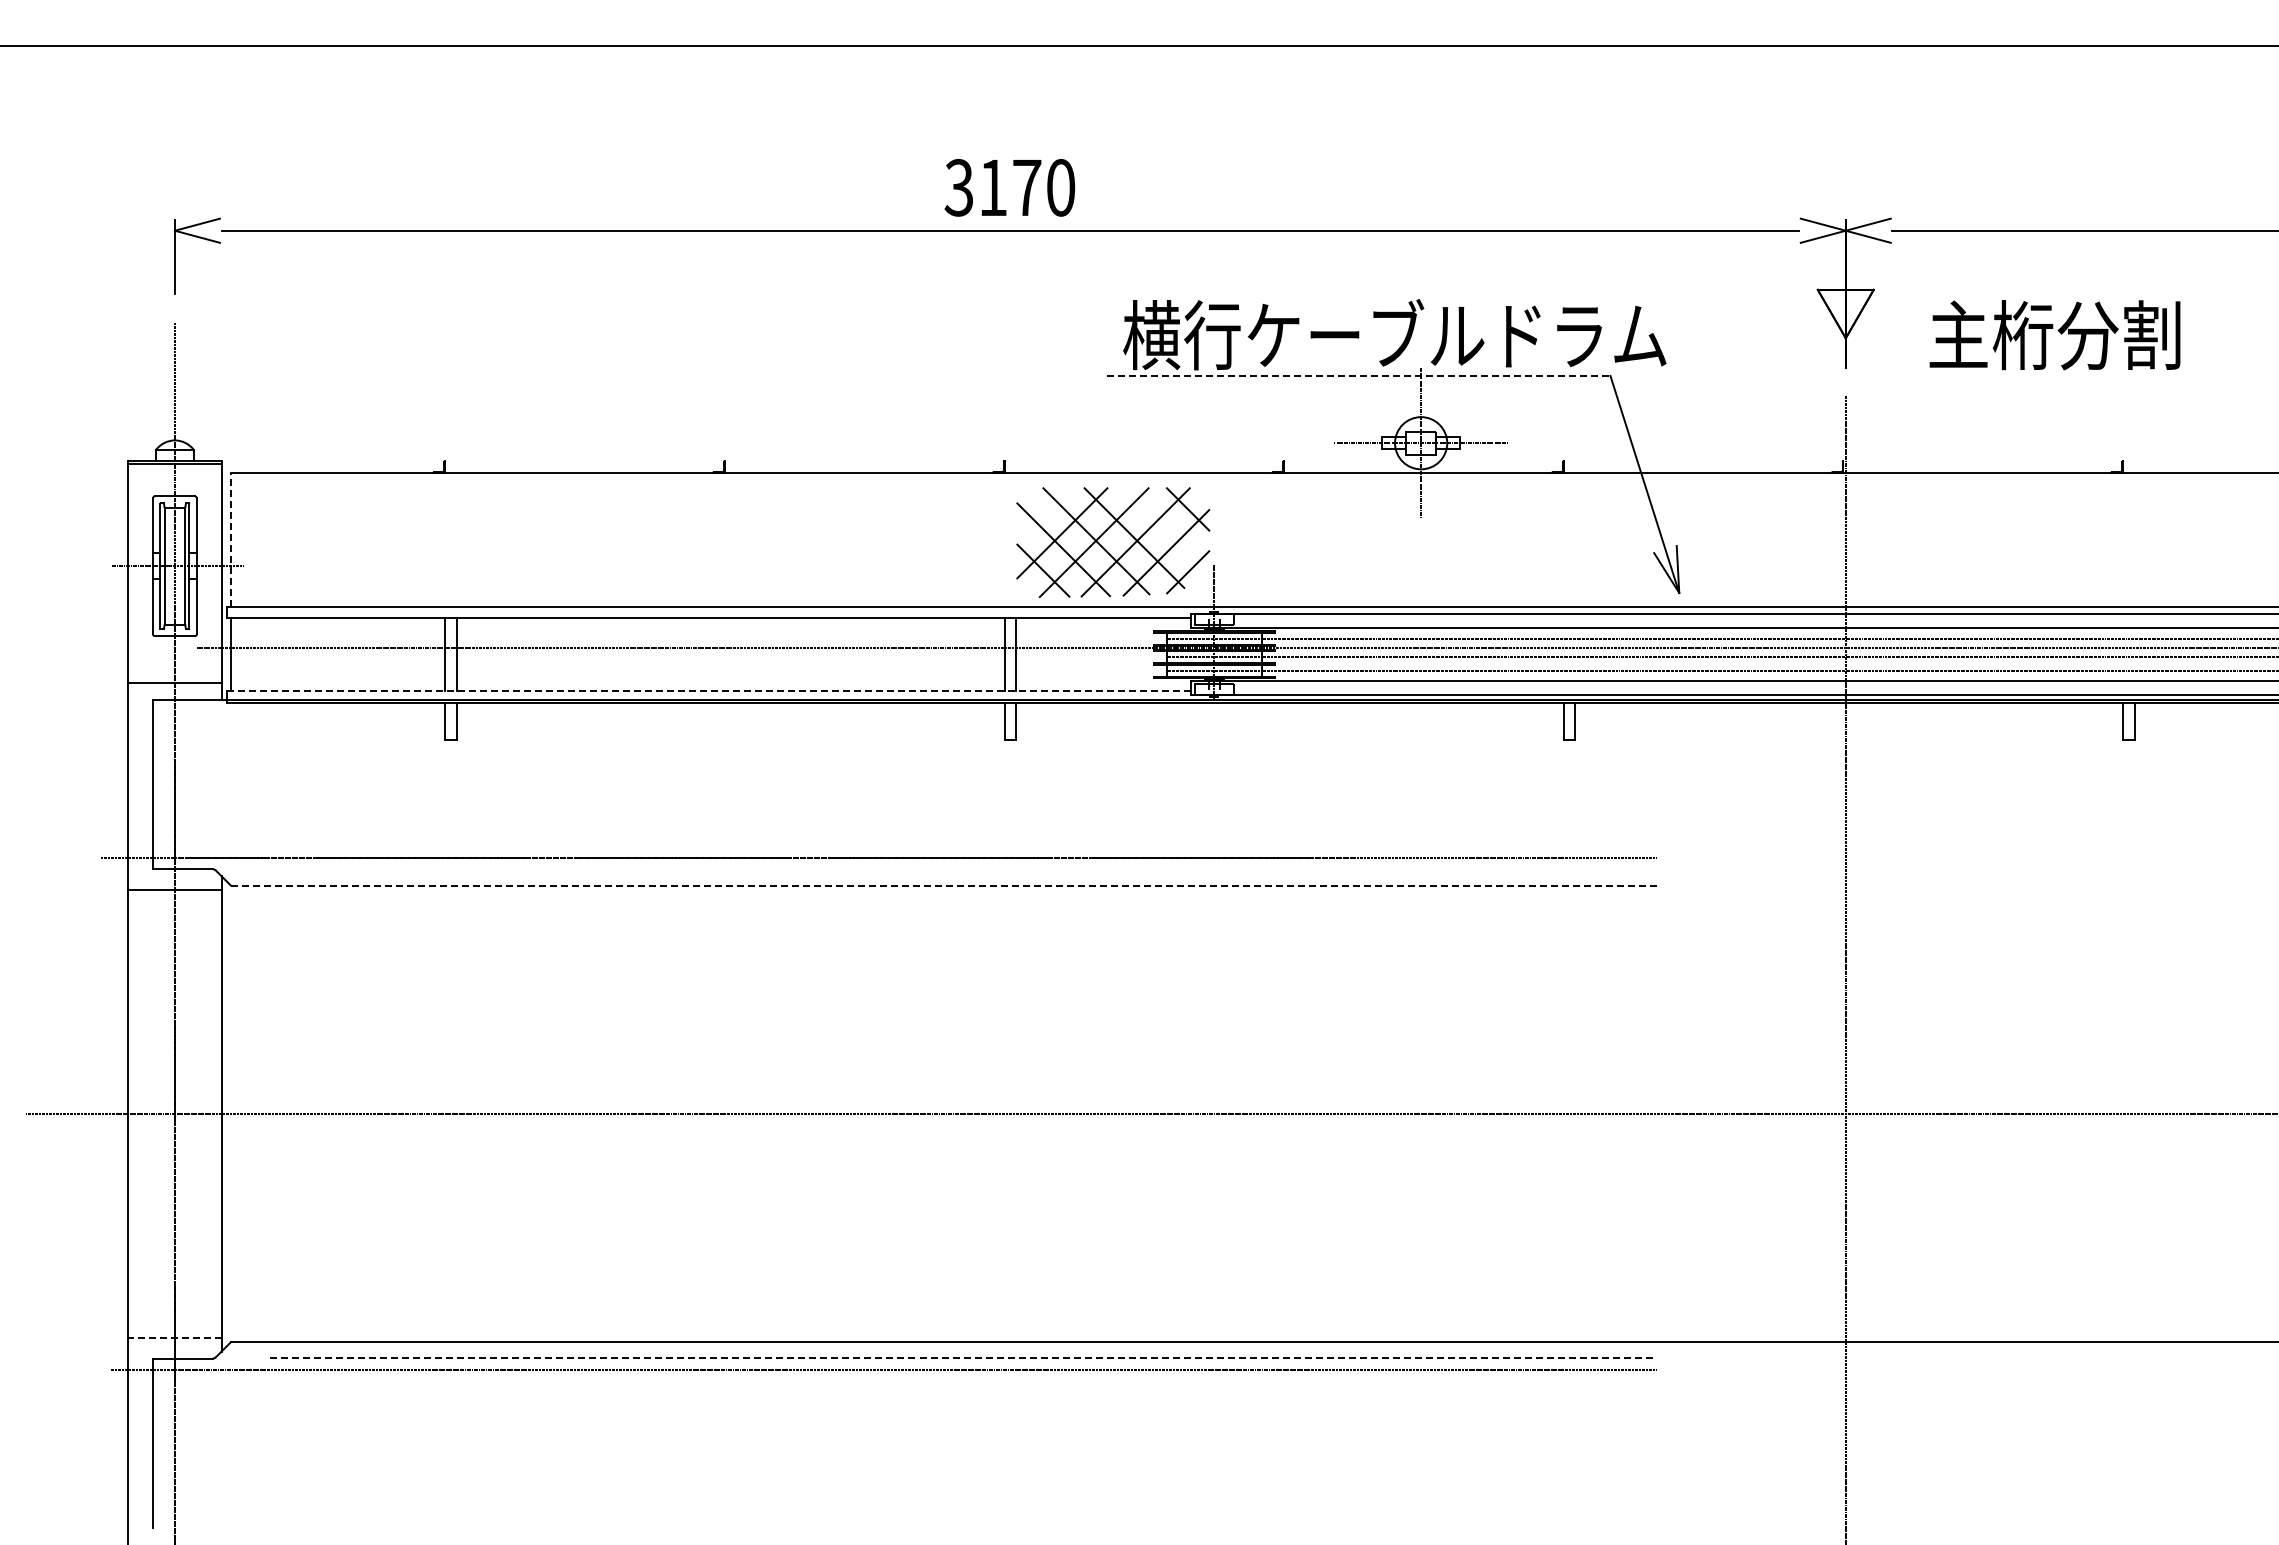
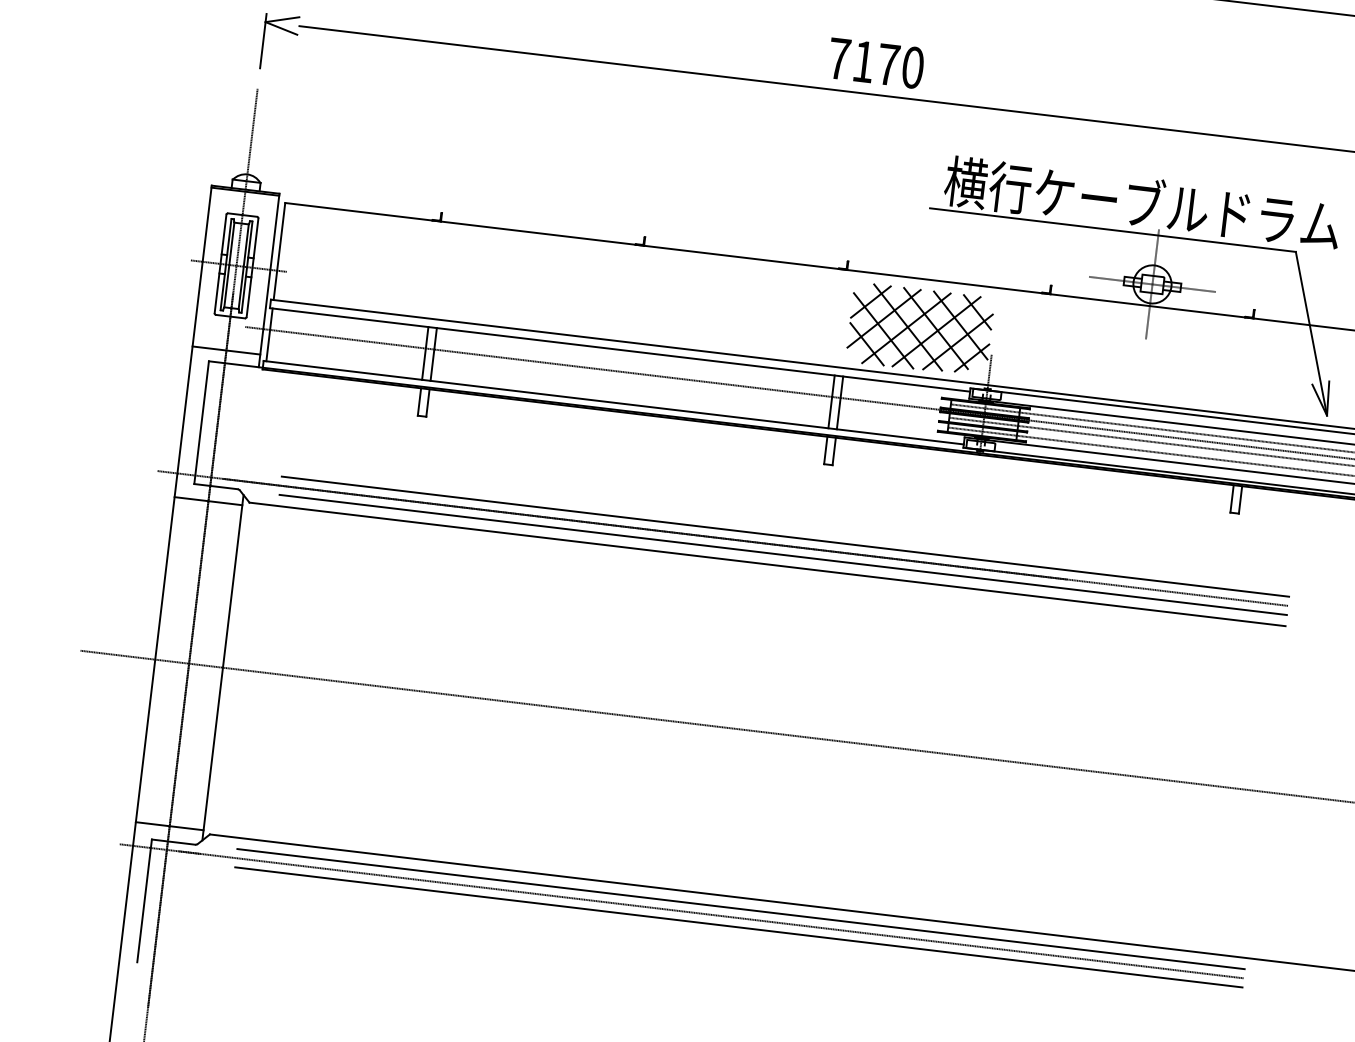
text: (958, 187) -> (838, 58), 3170 -> 7170
line: (1358, 375) -> (1112, 229), dashed -> solid
line: (1041, 512) -> (870, 301), added
line: (1167, 529) -> (960, 325), added
line: (230, 539) -> (279, 251), dashed -> solid
line: (709, 690) -> (614, 402), dashed -> solid
line: (963, 844) -> (785, 536), added
line: (963, 870) -> (783, 555), added
line: (943, 885) -> (767, 564), dashed -> solid
line: (174, 1337) -> (169, 826), dashed -> solid
line: (964, 1357) -> (741, 909), dashed -> solid
line: (963, 1382) -> (738, 927), added

